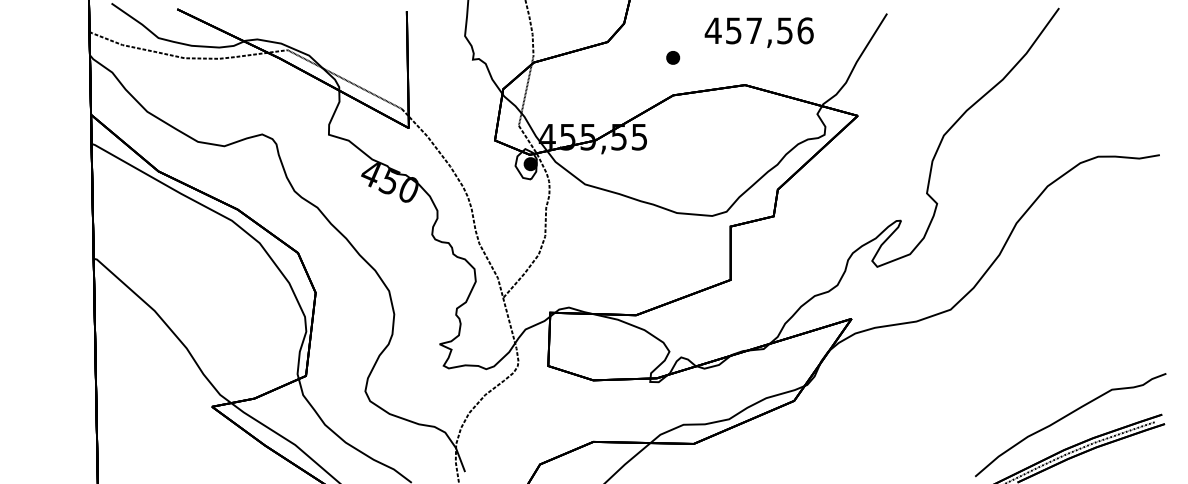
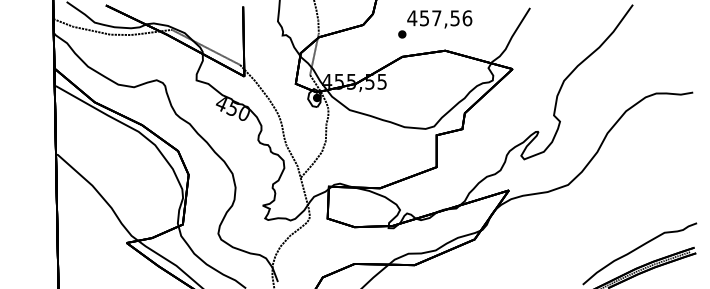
text: (758, 32) -> (439, 19), moved

